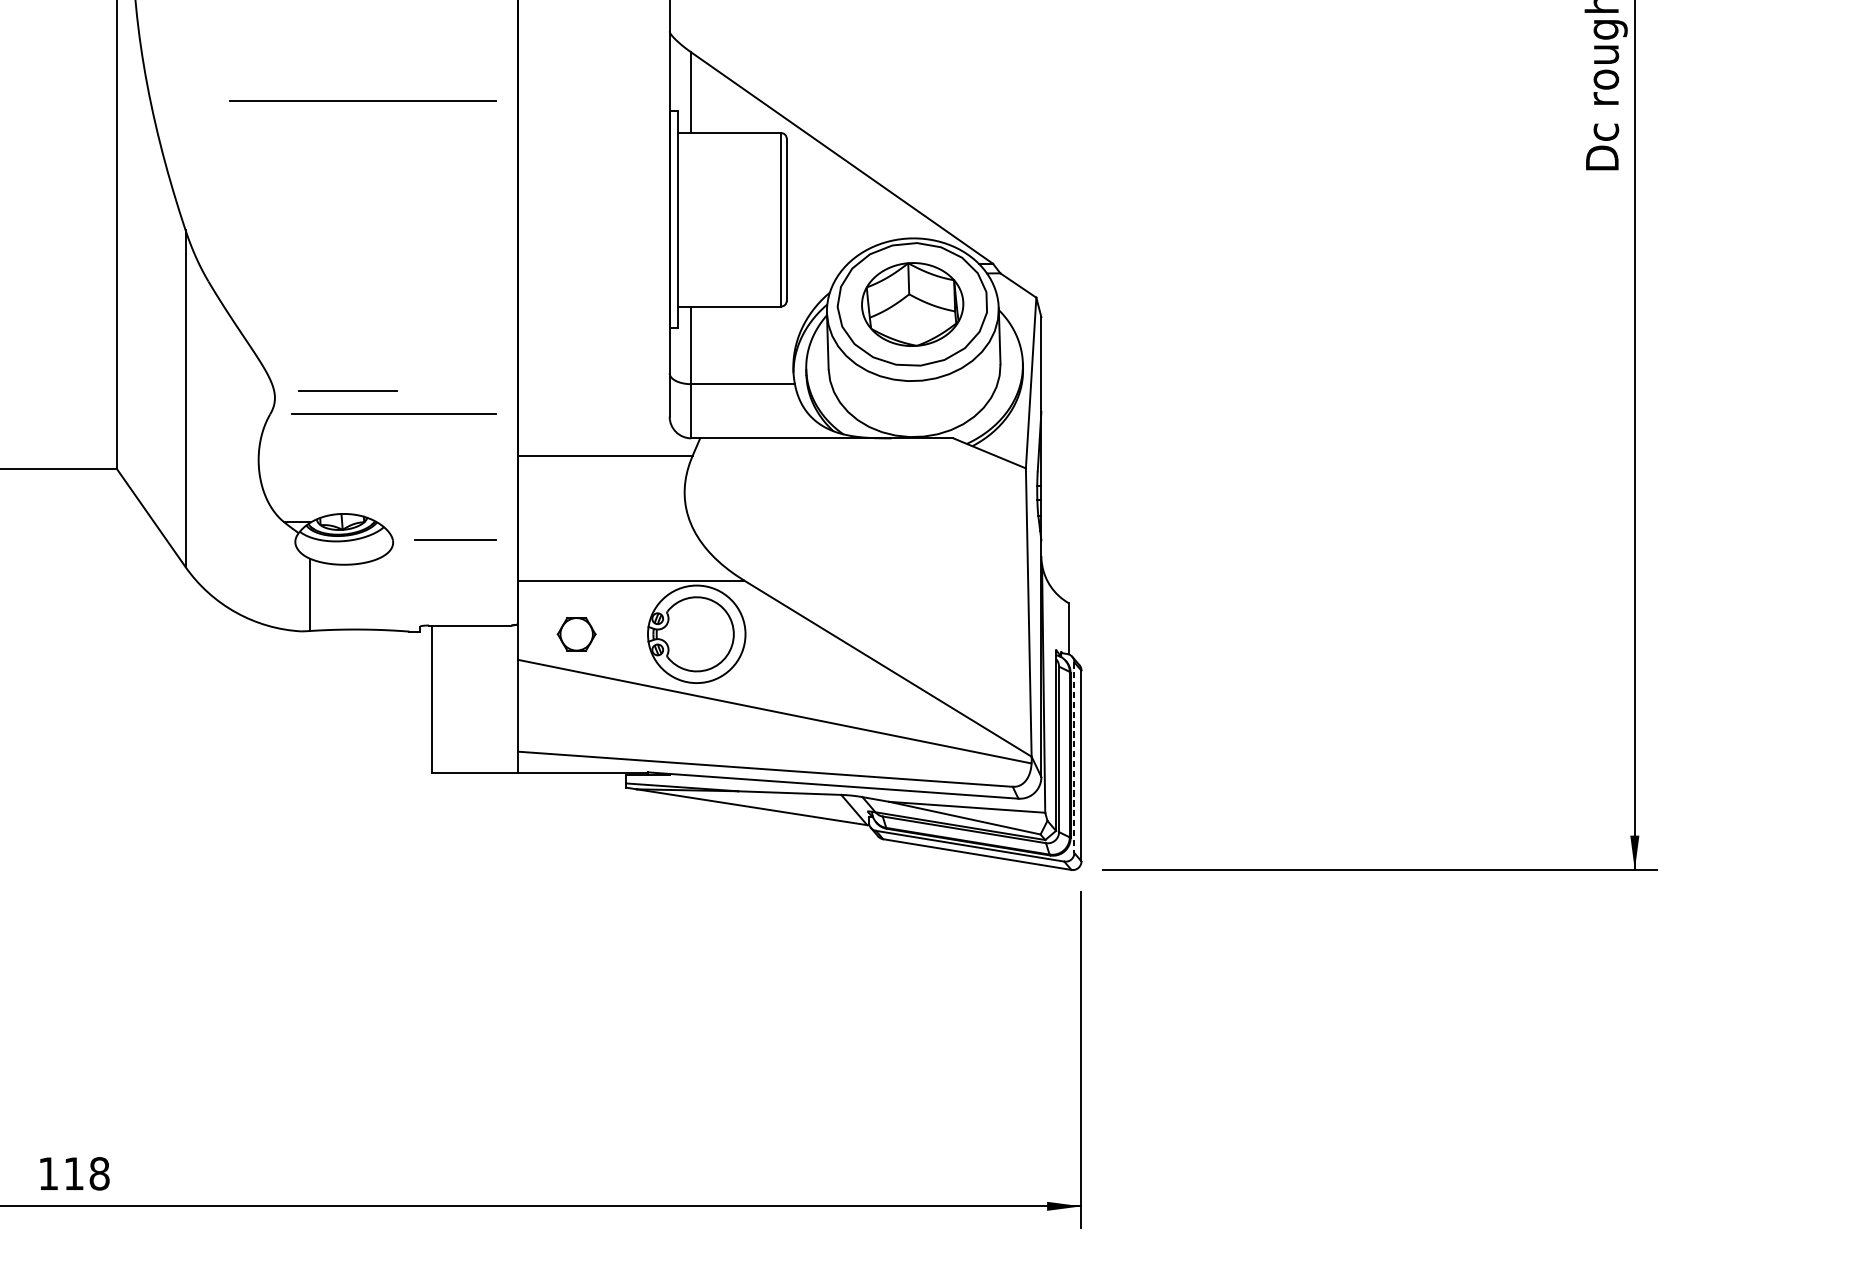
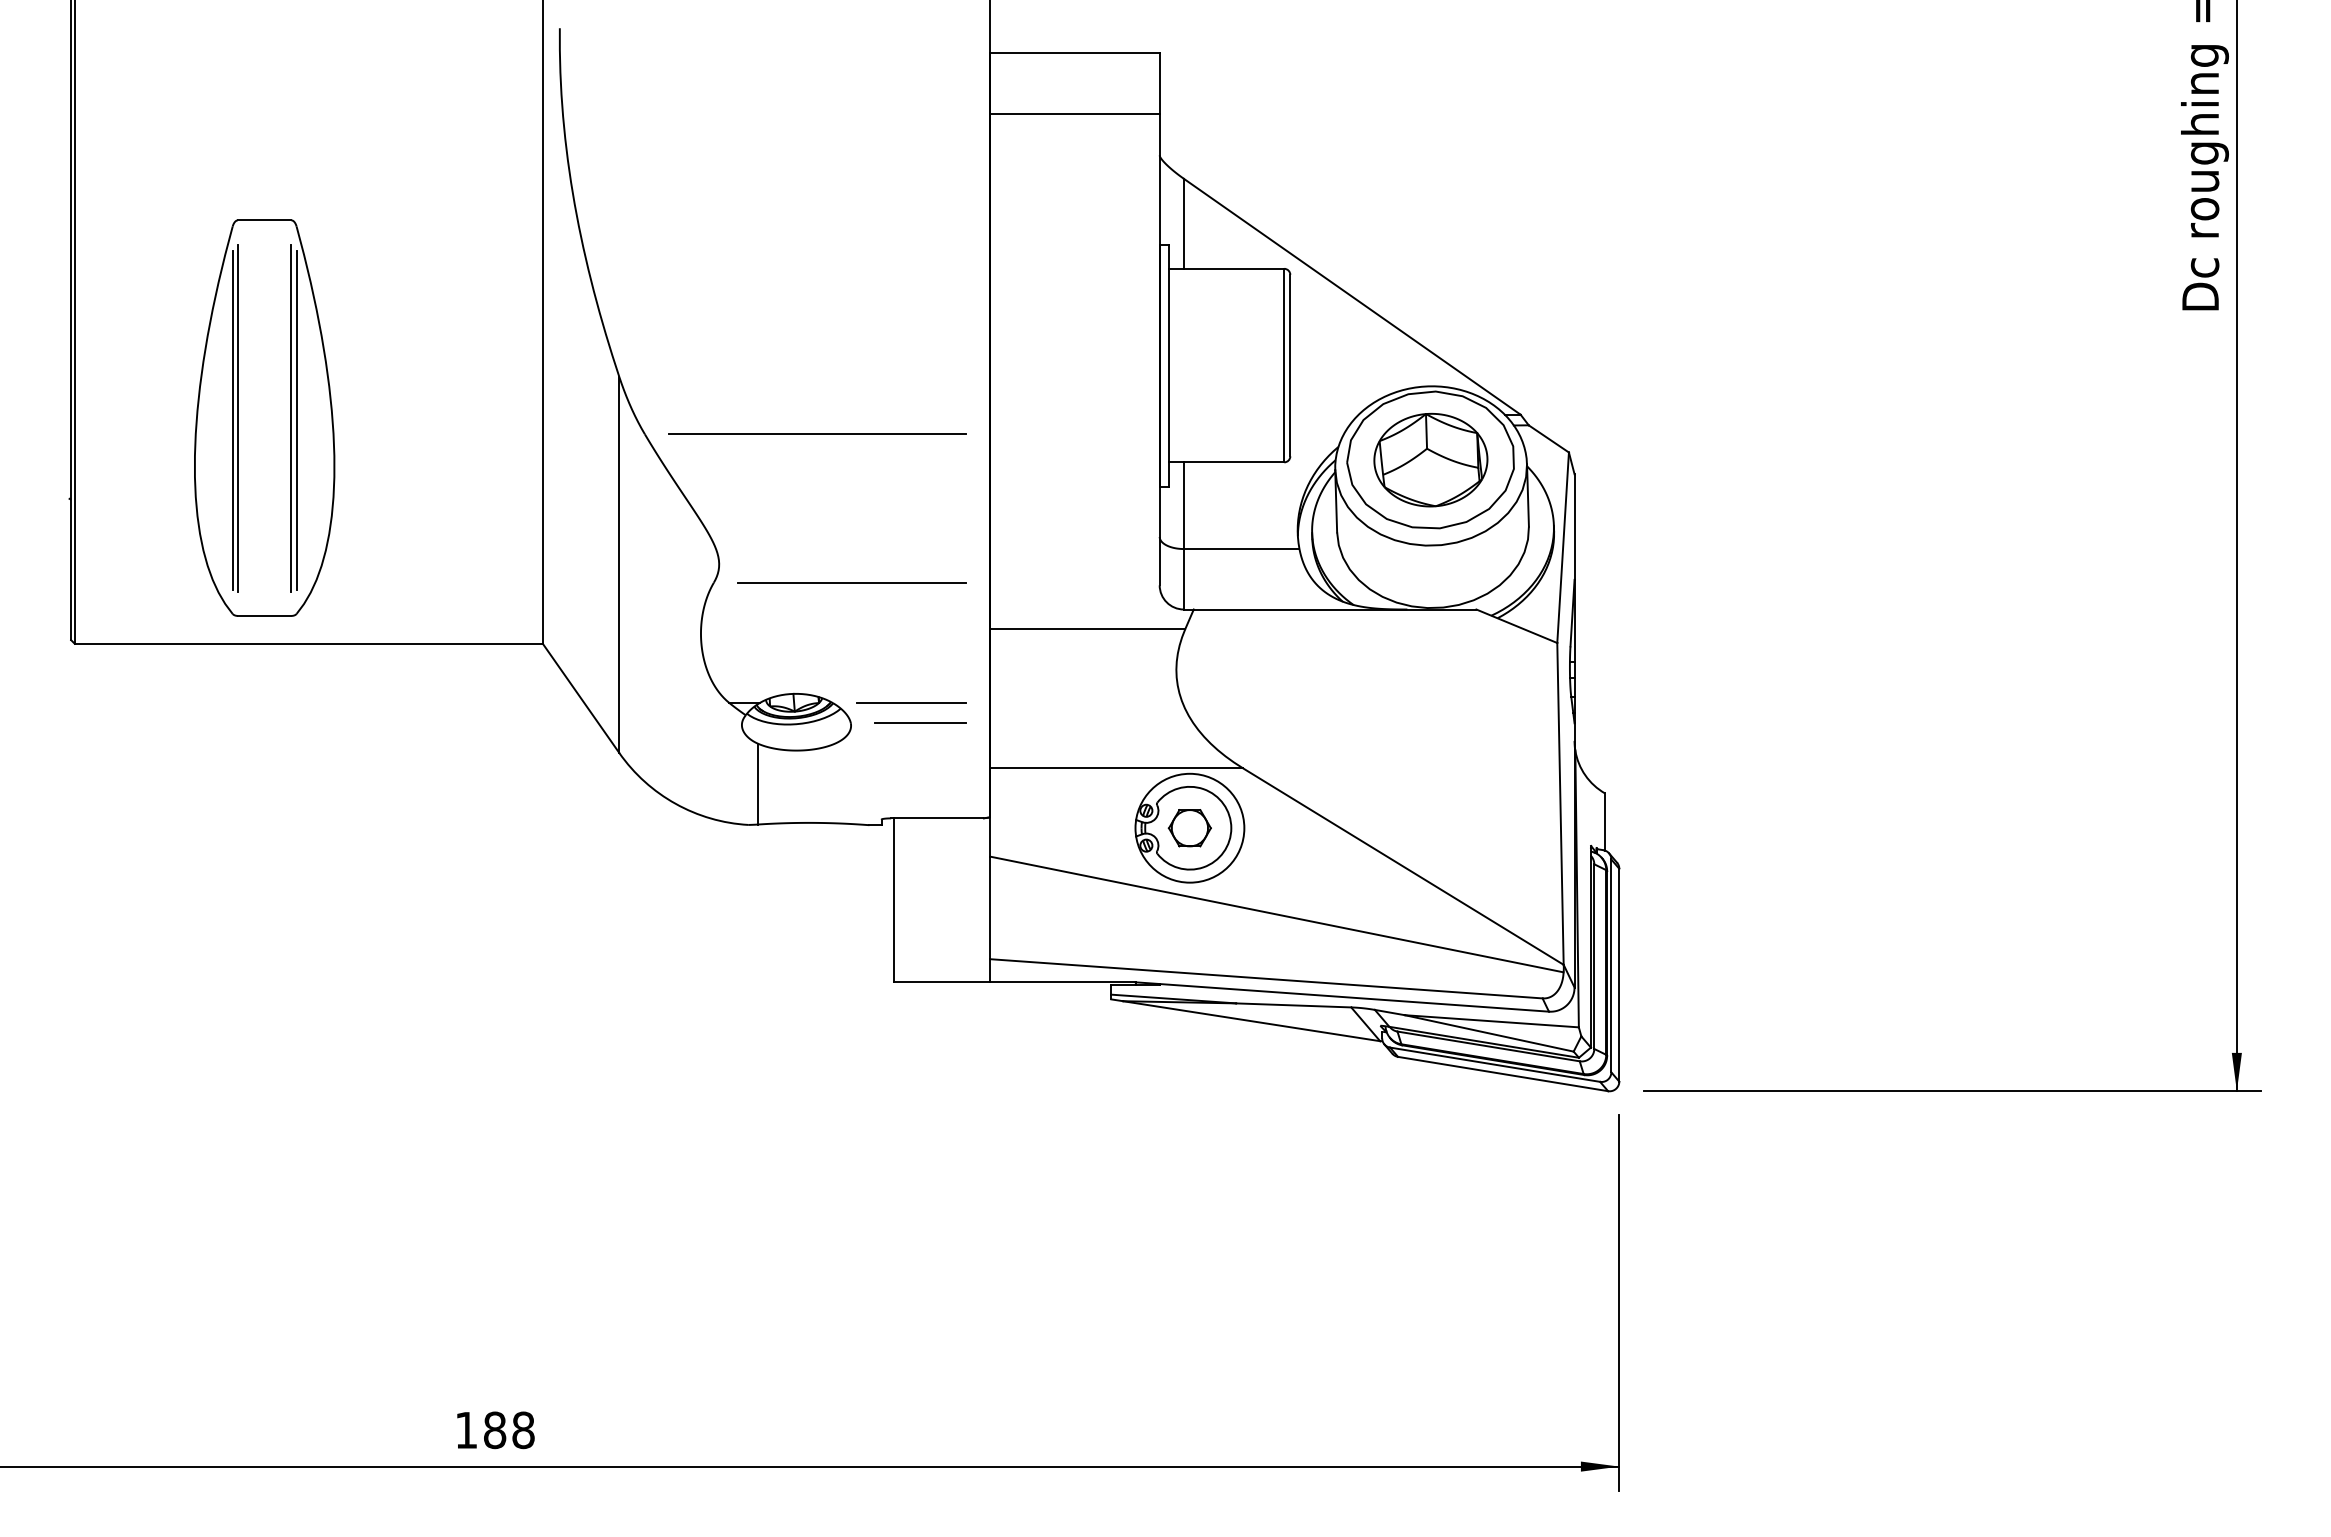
line: (363, 100) -> (817, 433), moved
line: (347, 390) -> (911, 702), moved
part: (576, 634) -> (1189, 828), moved
line: (1074, 758) -> (1611, 966), dashed -> solid
text: (74, 1173) -> (495, 1430), 118 -> 188

